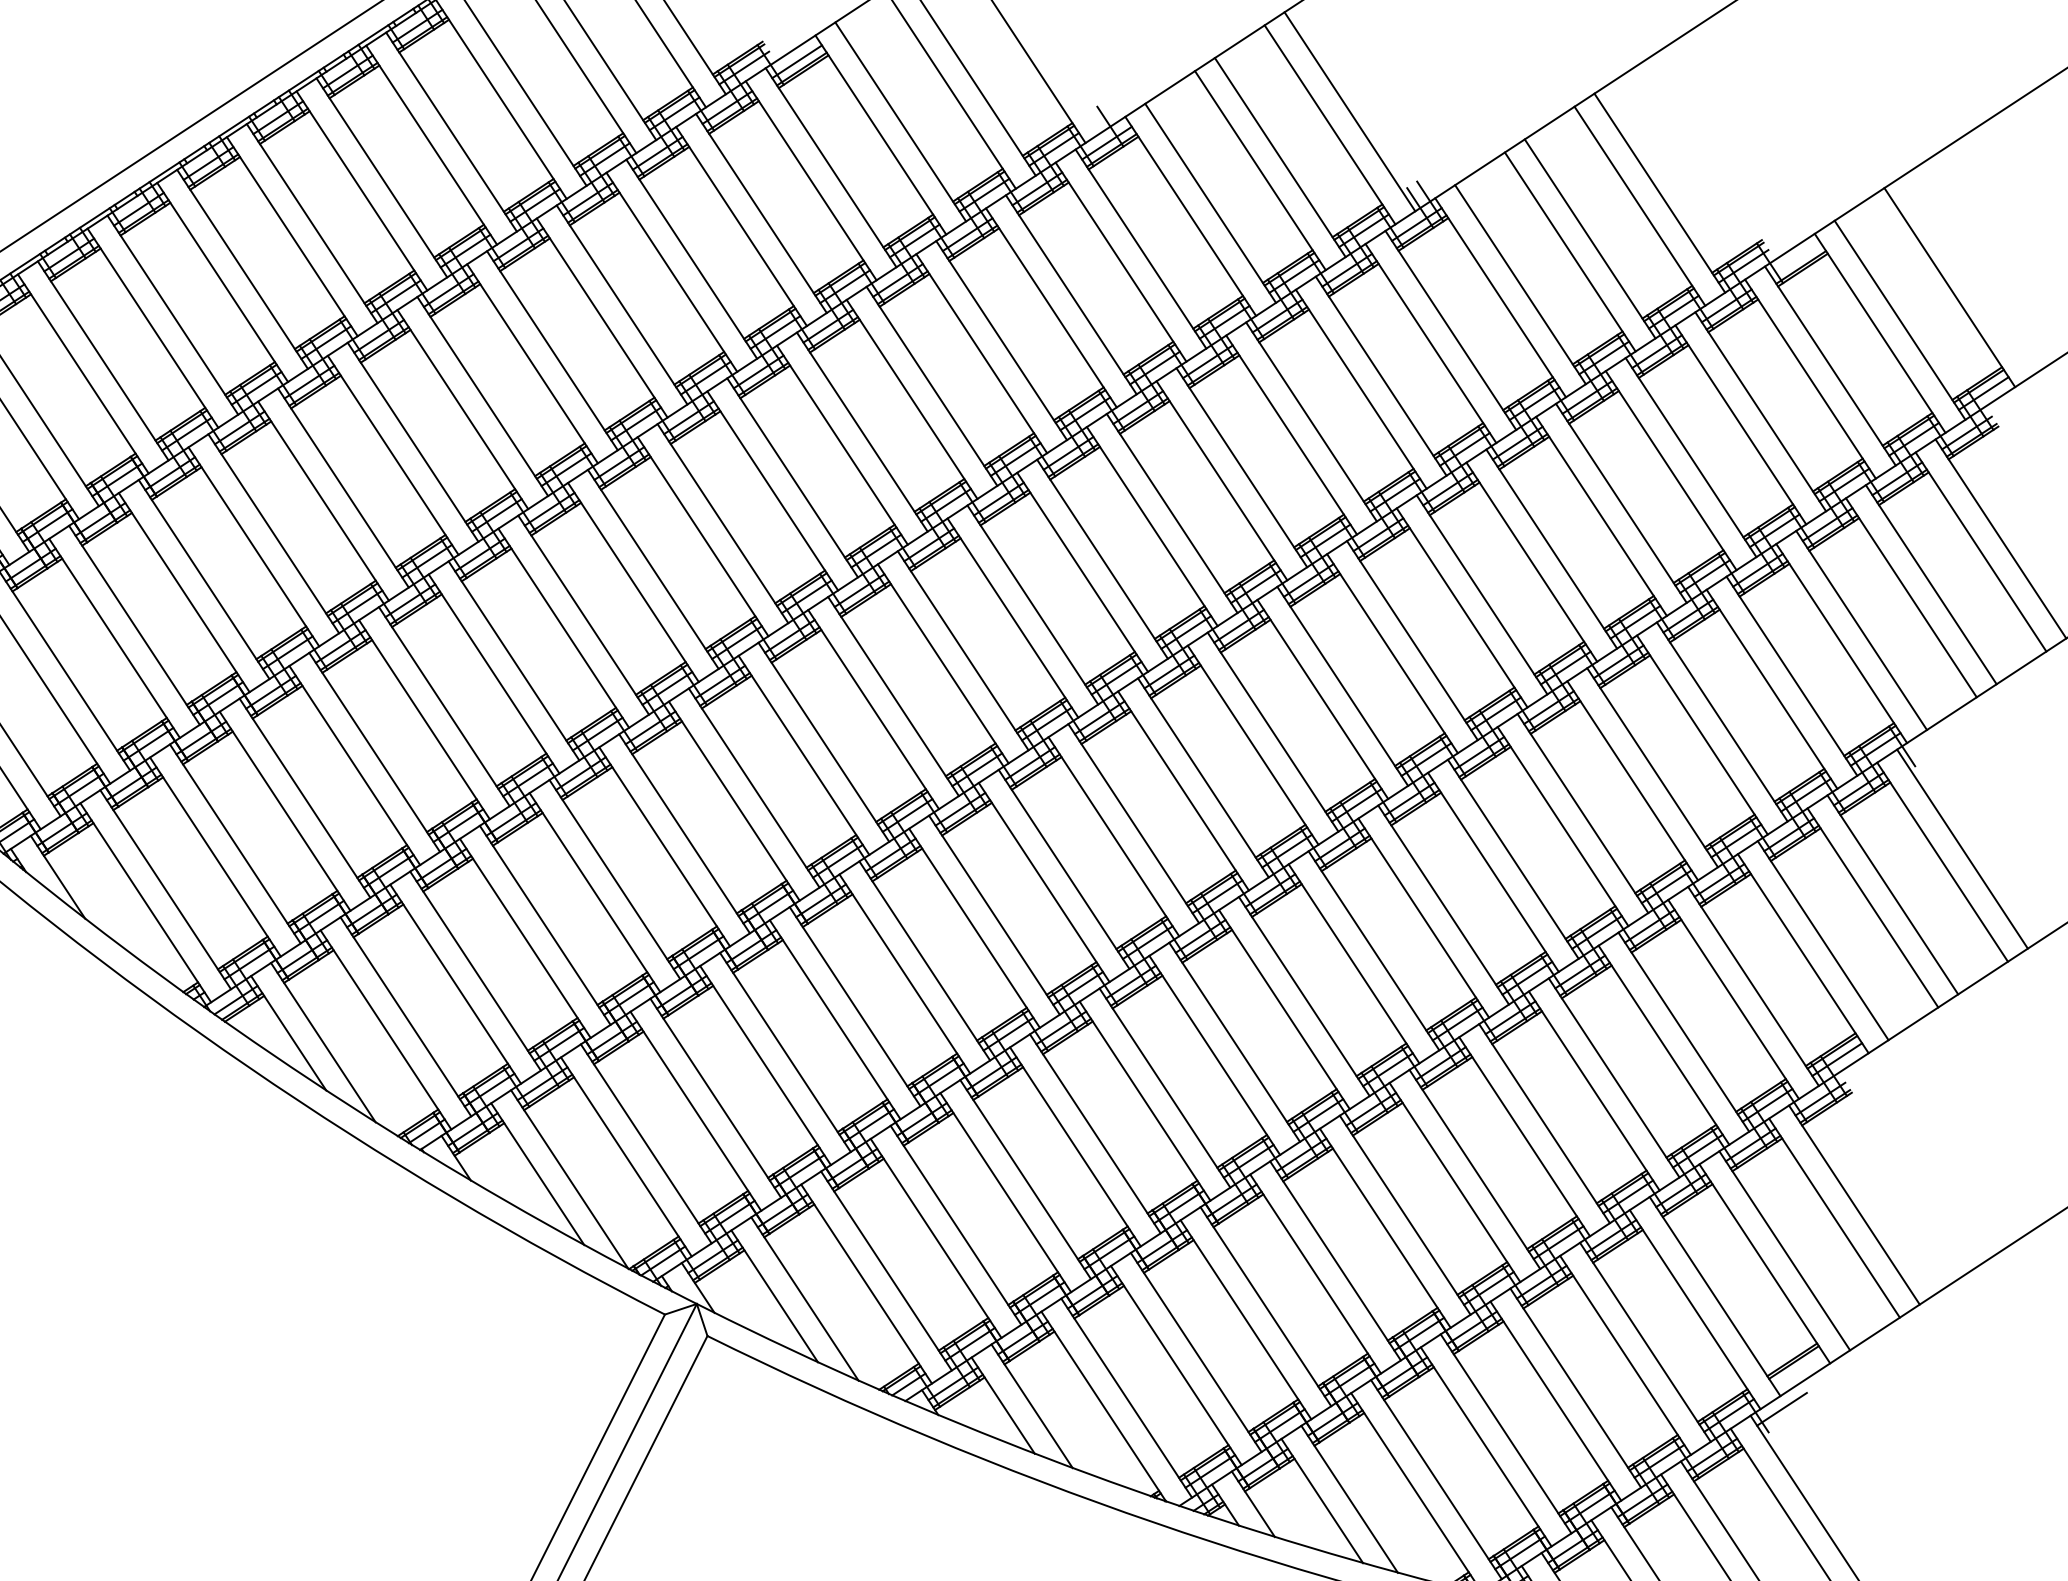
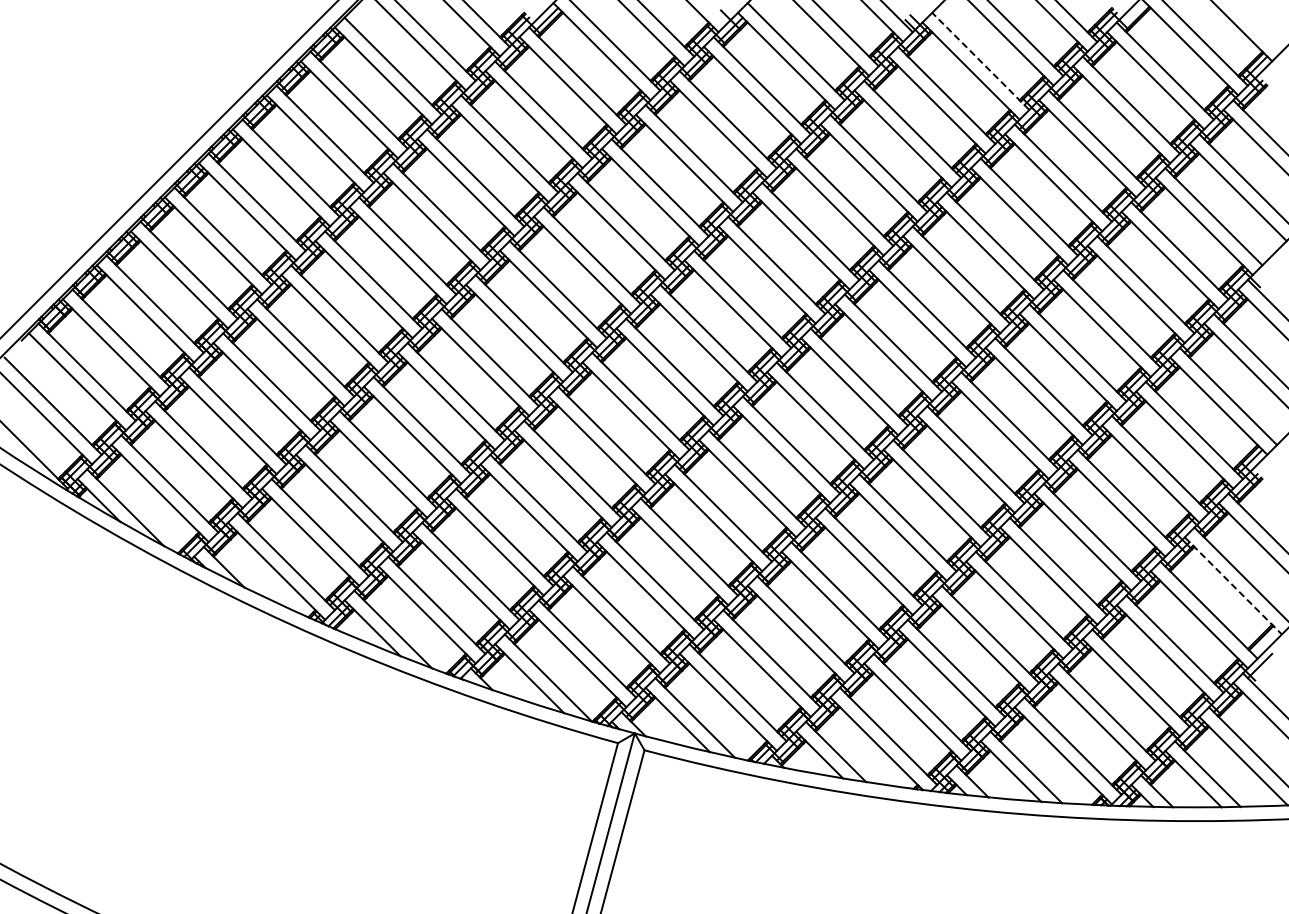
line: (1519, 284) -> (980, 61), solid -> dashed
line: (1765, 1263) -> (1233, 585), solid -> dashed

